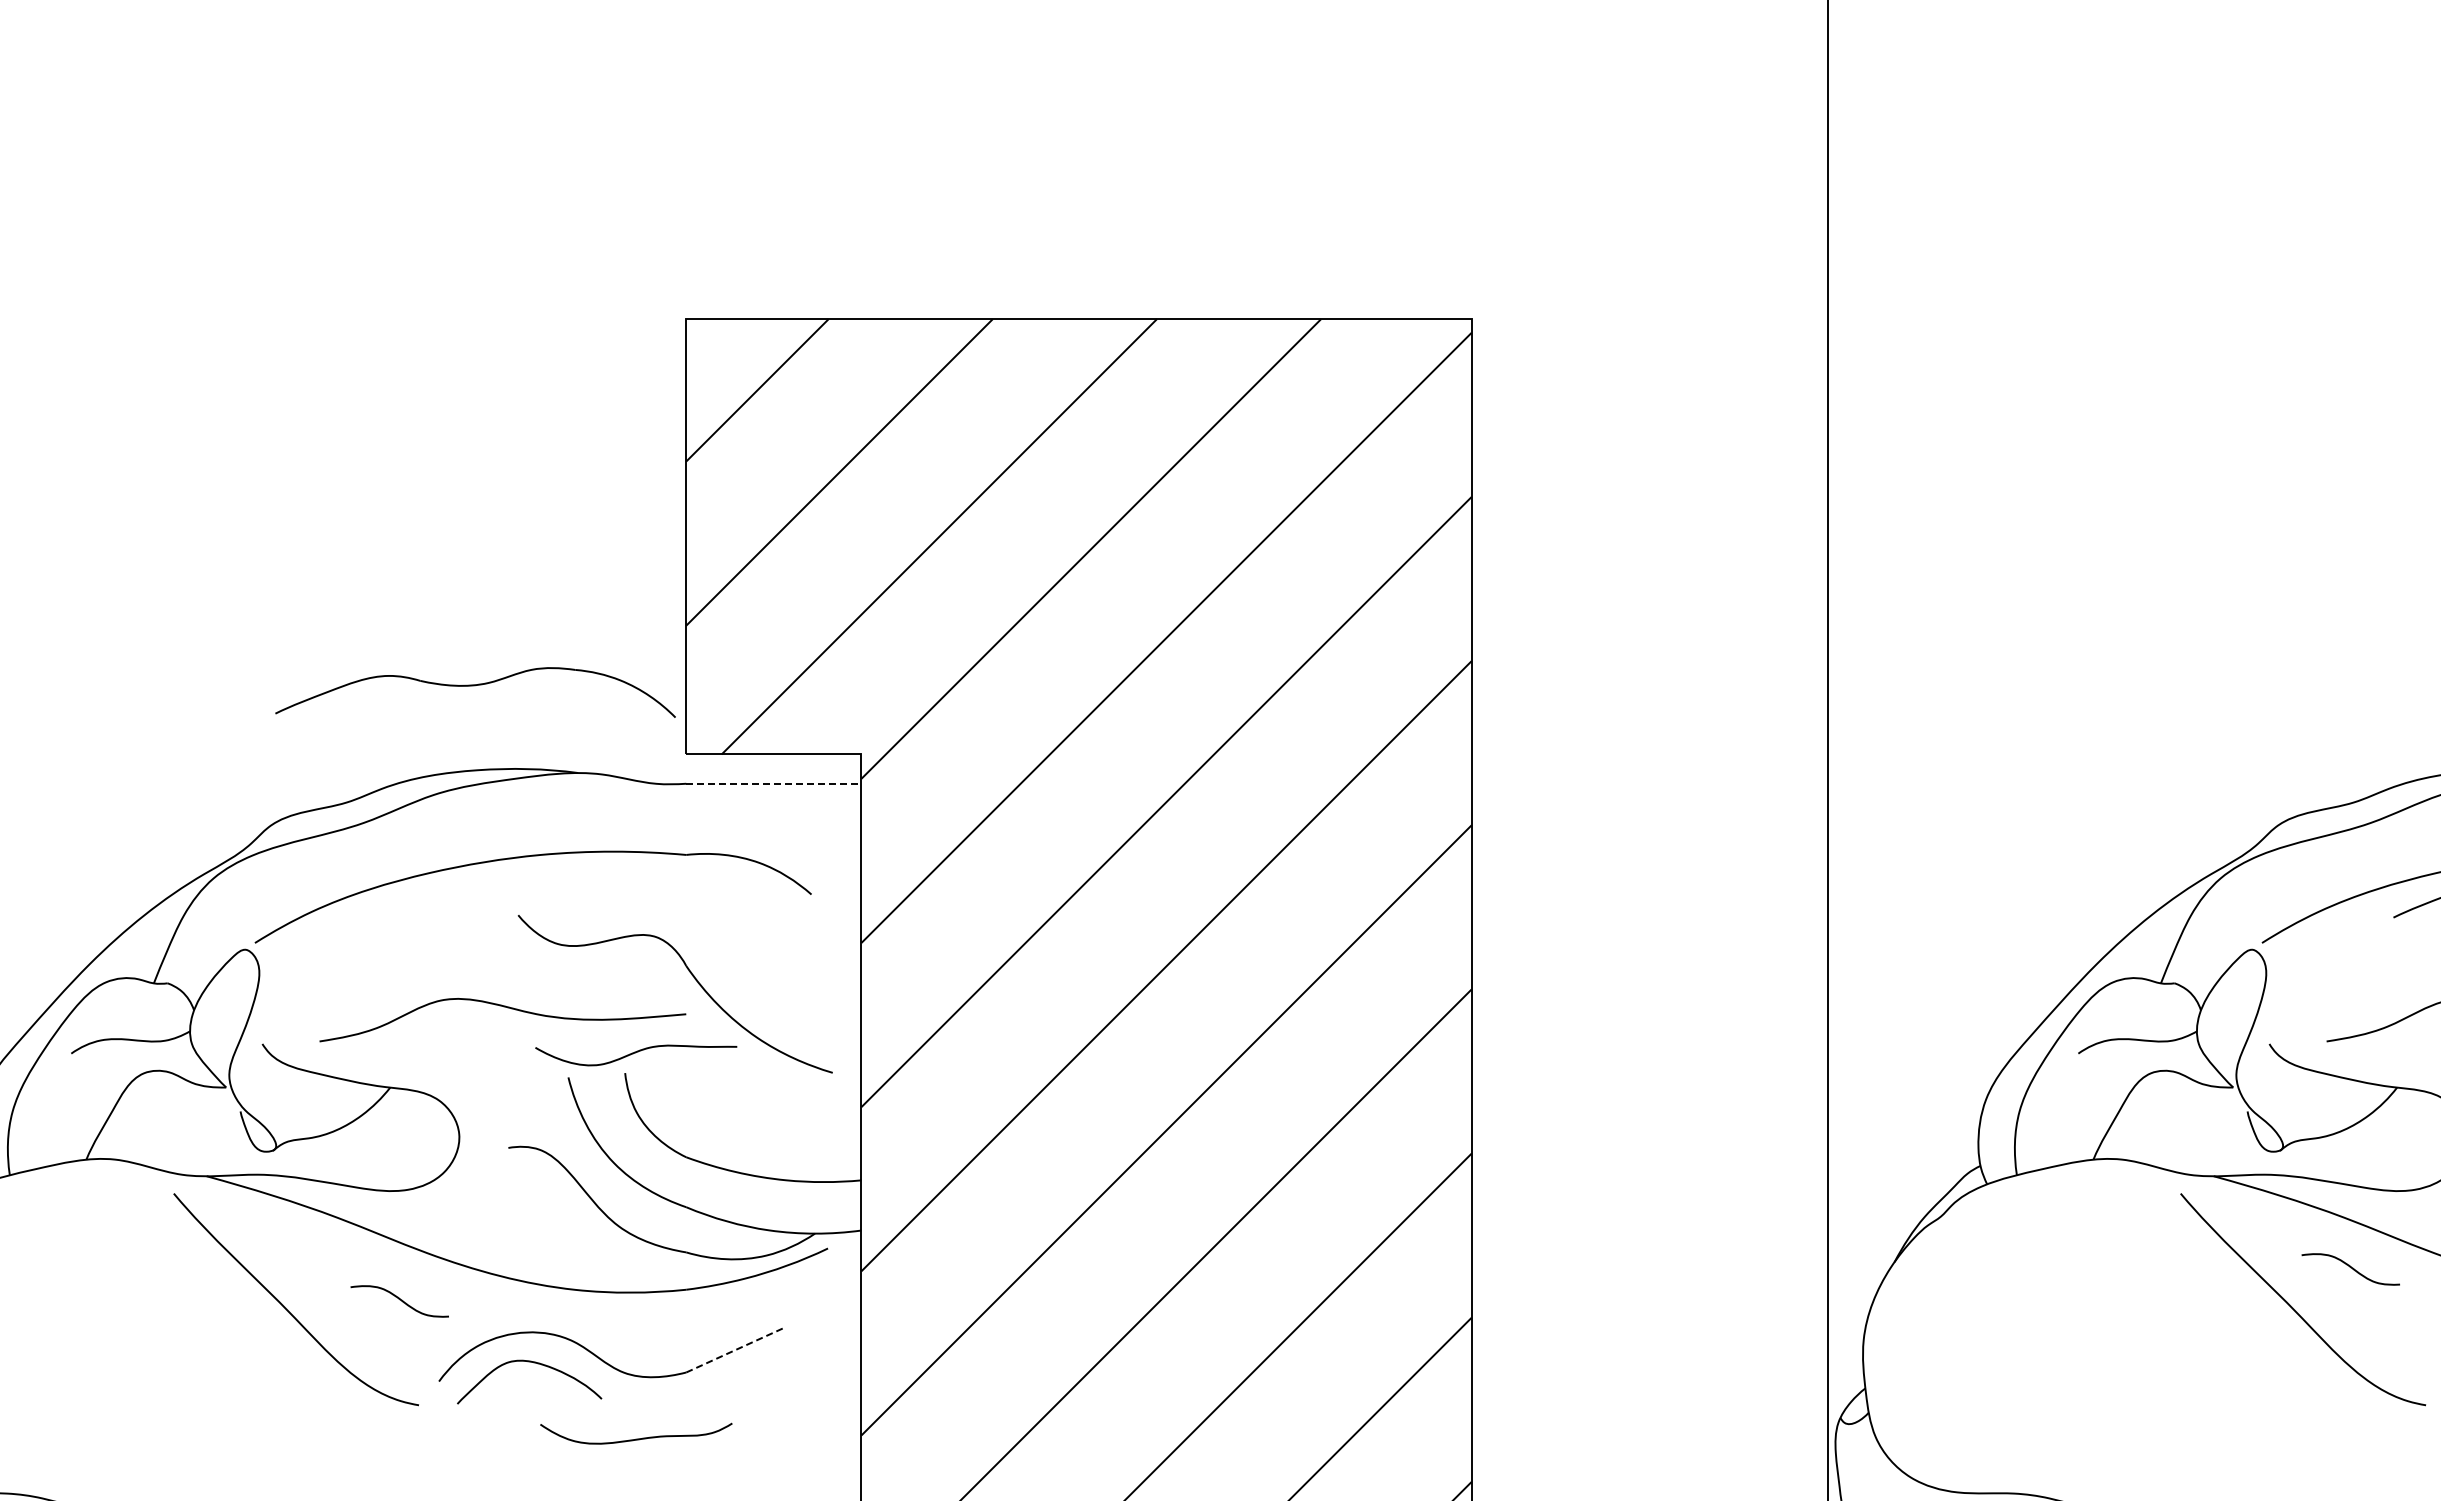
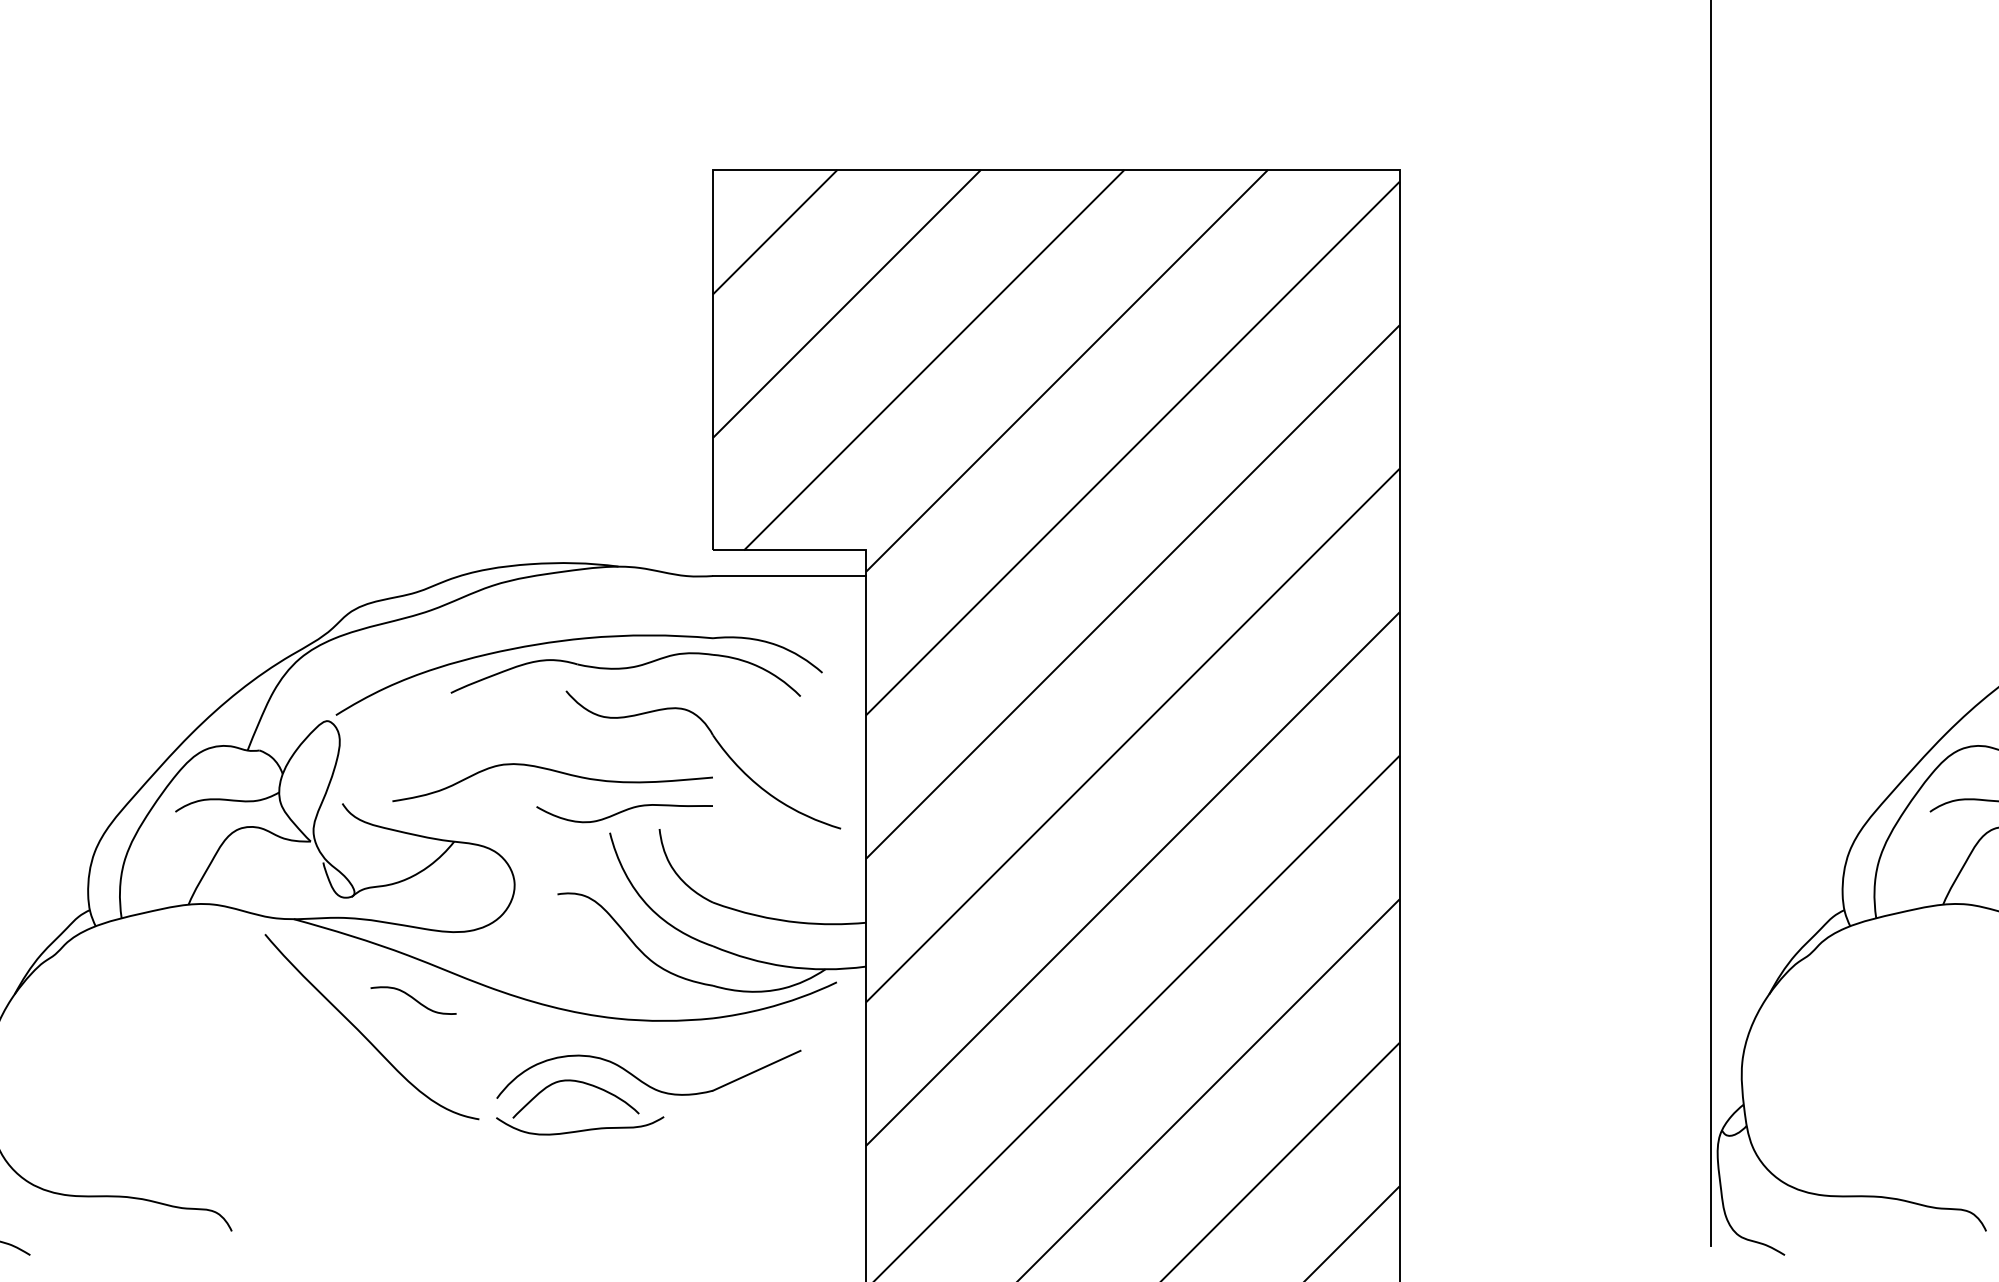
part: (475, 692) -> (625, 674), moved
line: (773, 783) -> (789, 575), dashed -> solid
curve: (635, 1053) -> (624, 811), moved
curve: (399, 1300) -> (413, 999), moved
line: (736, 1349) -> (756, 1070), dashed -> solid
curve: (636, 1438) -> (580, 1130), moved

